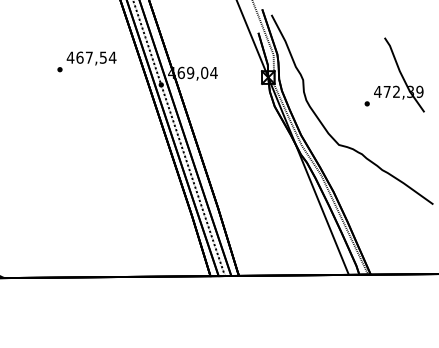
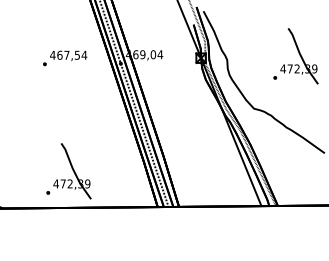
text: (87, 61) -> (65, 58), moved
part: (91, 228) -> (68, 171), added

